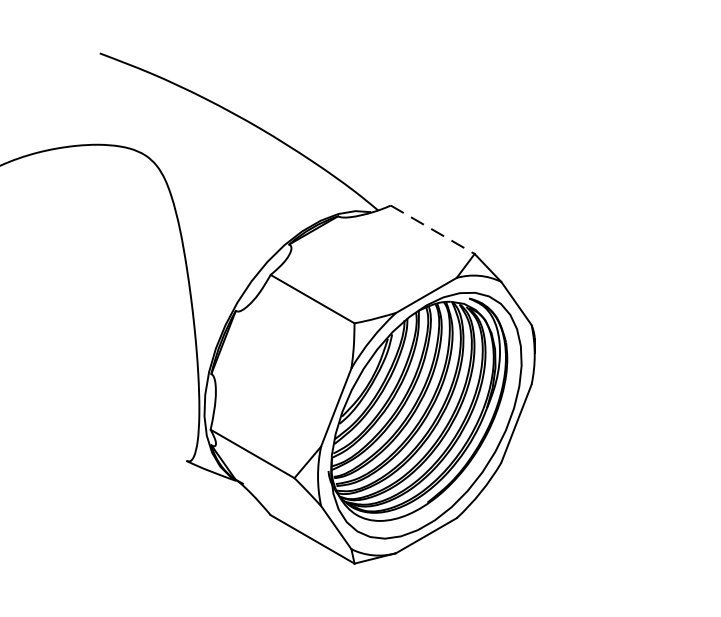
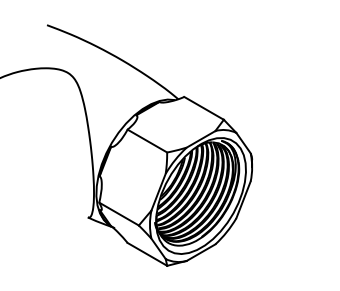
line: (433, 230) -> (204, 108), dashed -> solid

